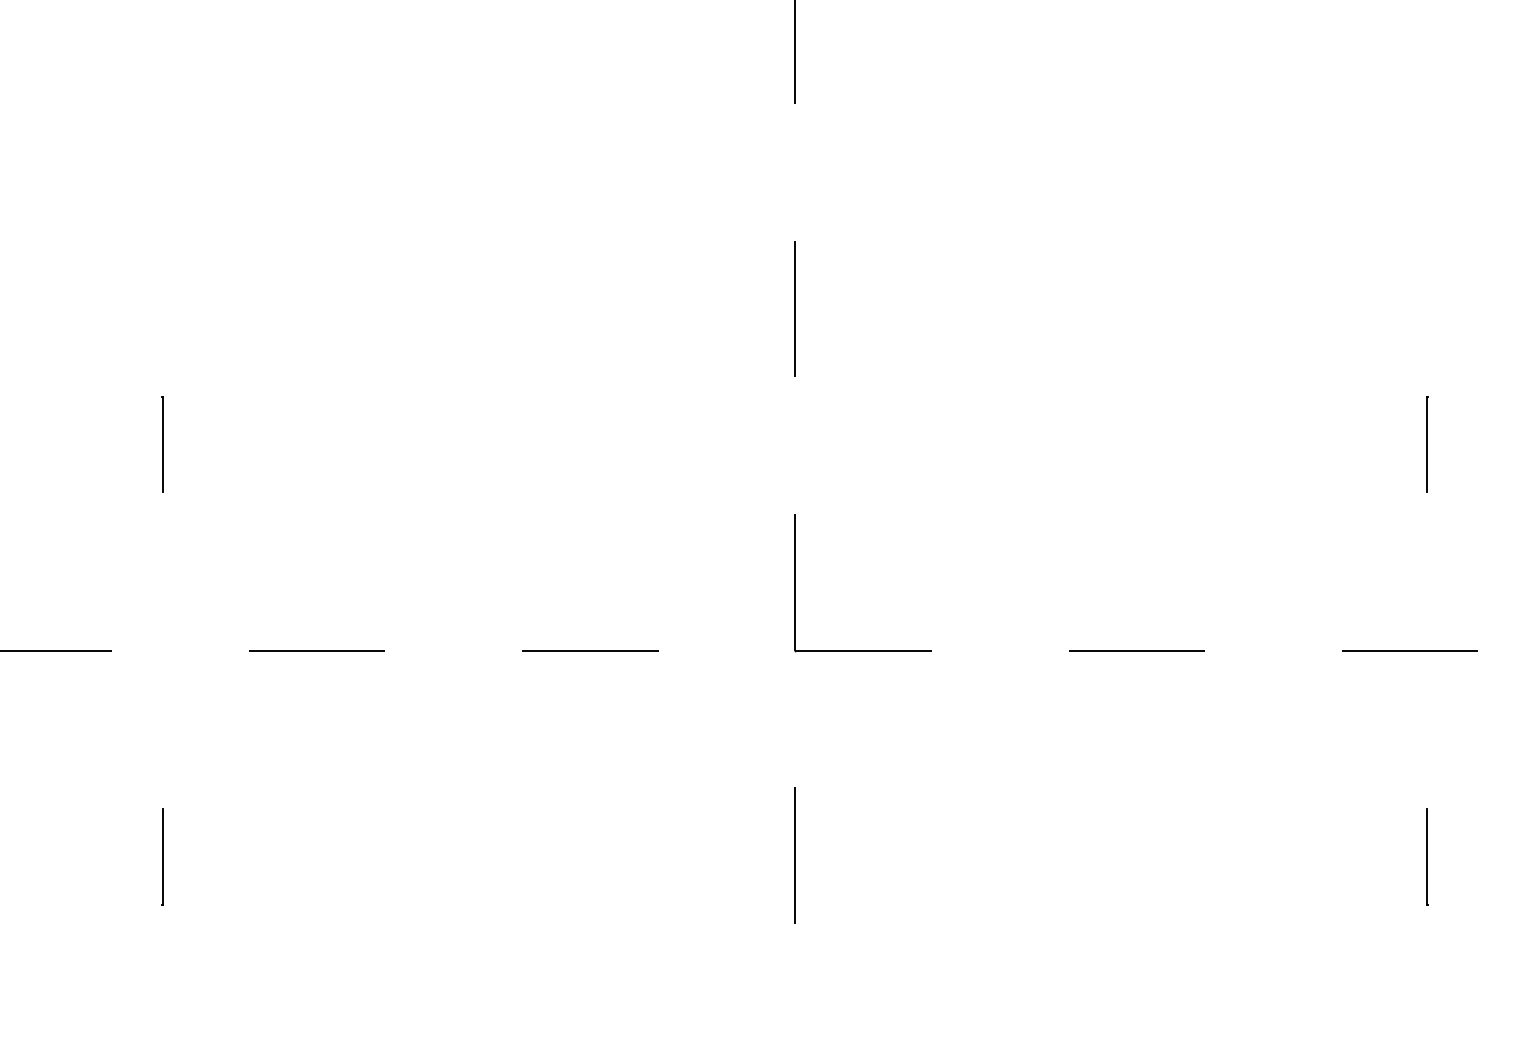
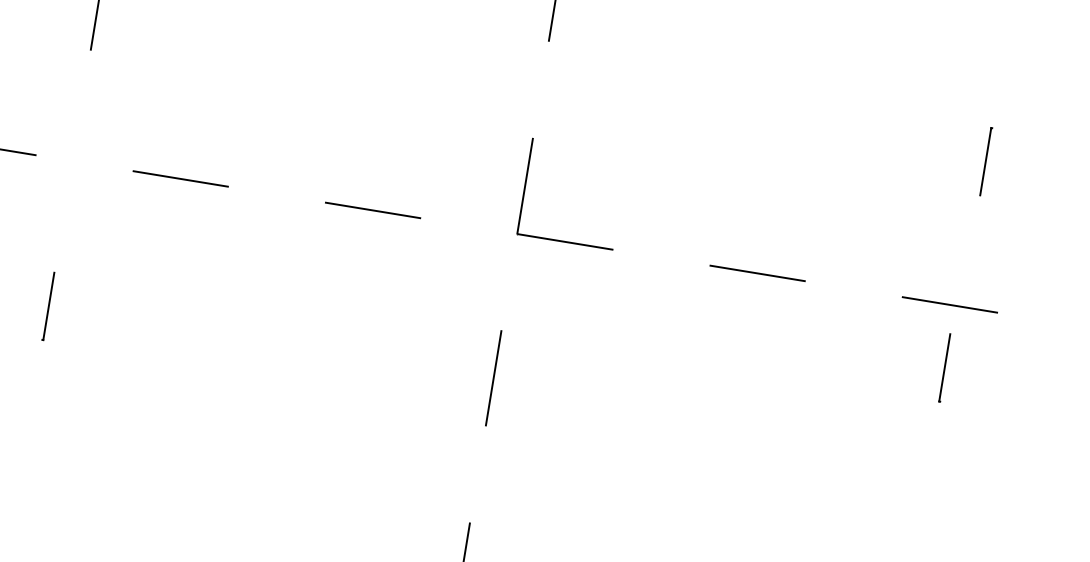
line: (1427, 856) -> (945, 367), moved

